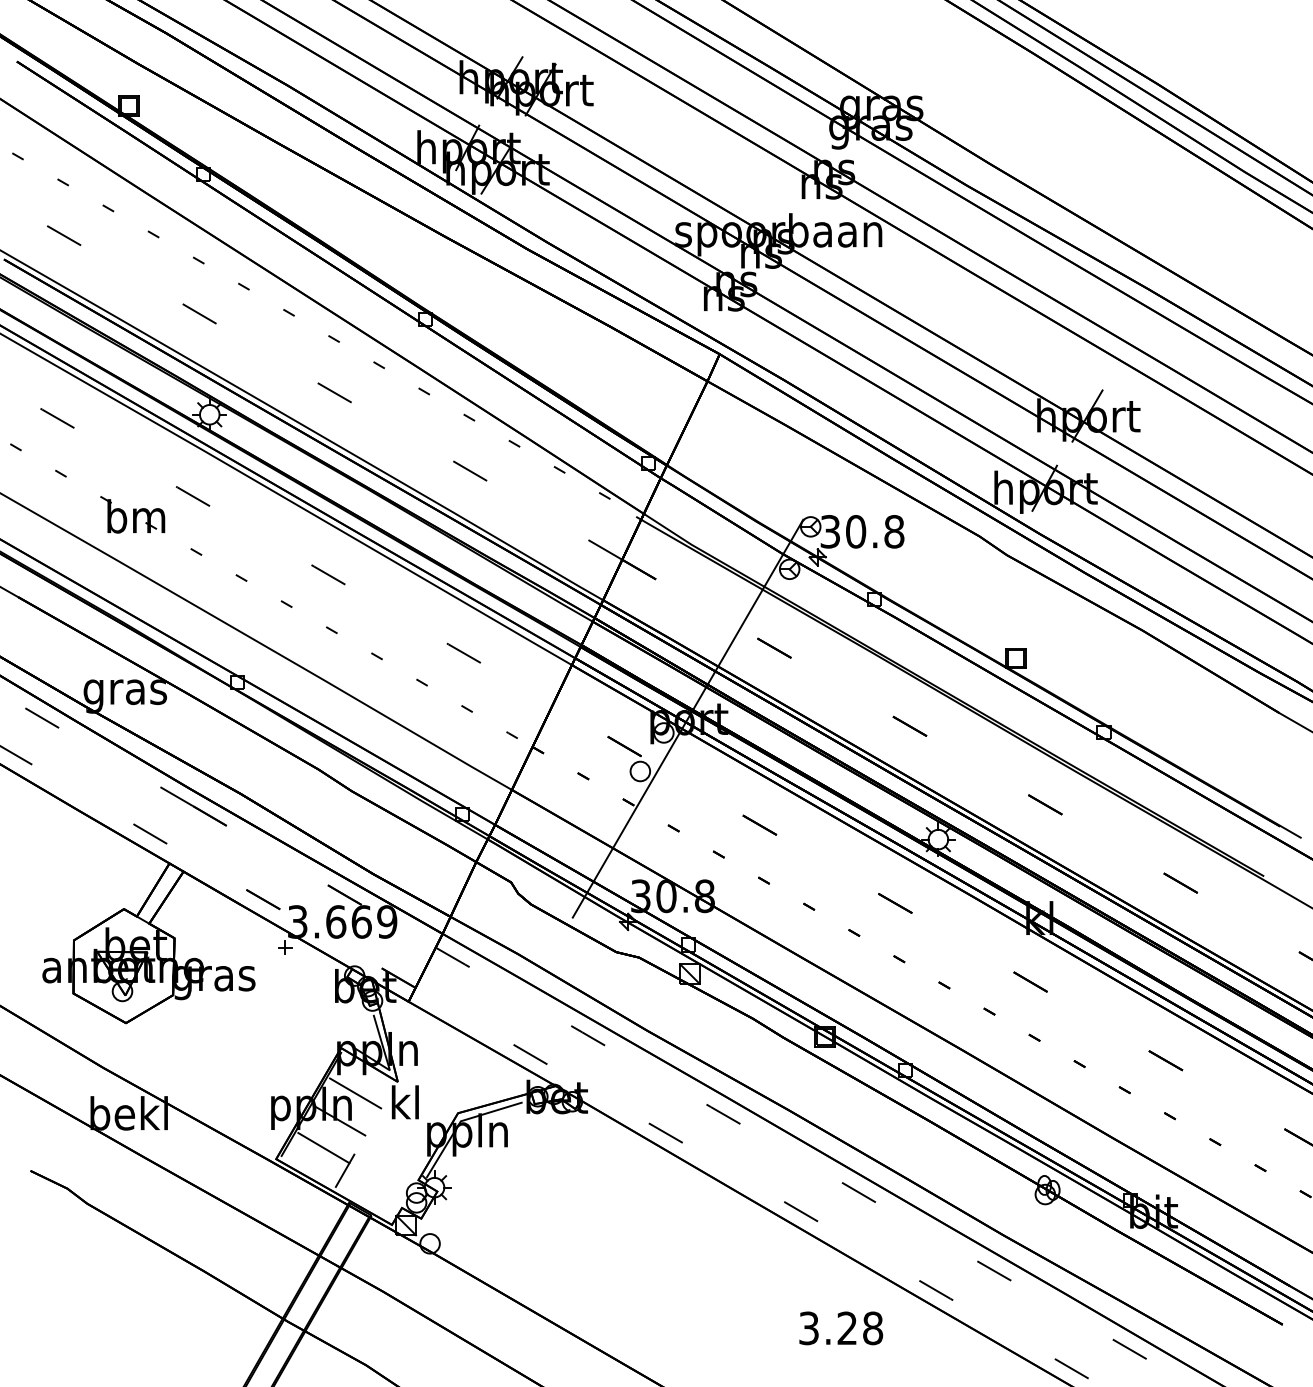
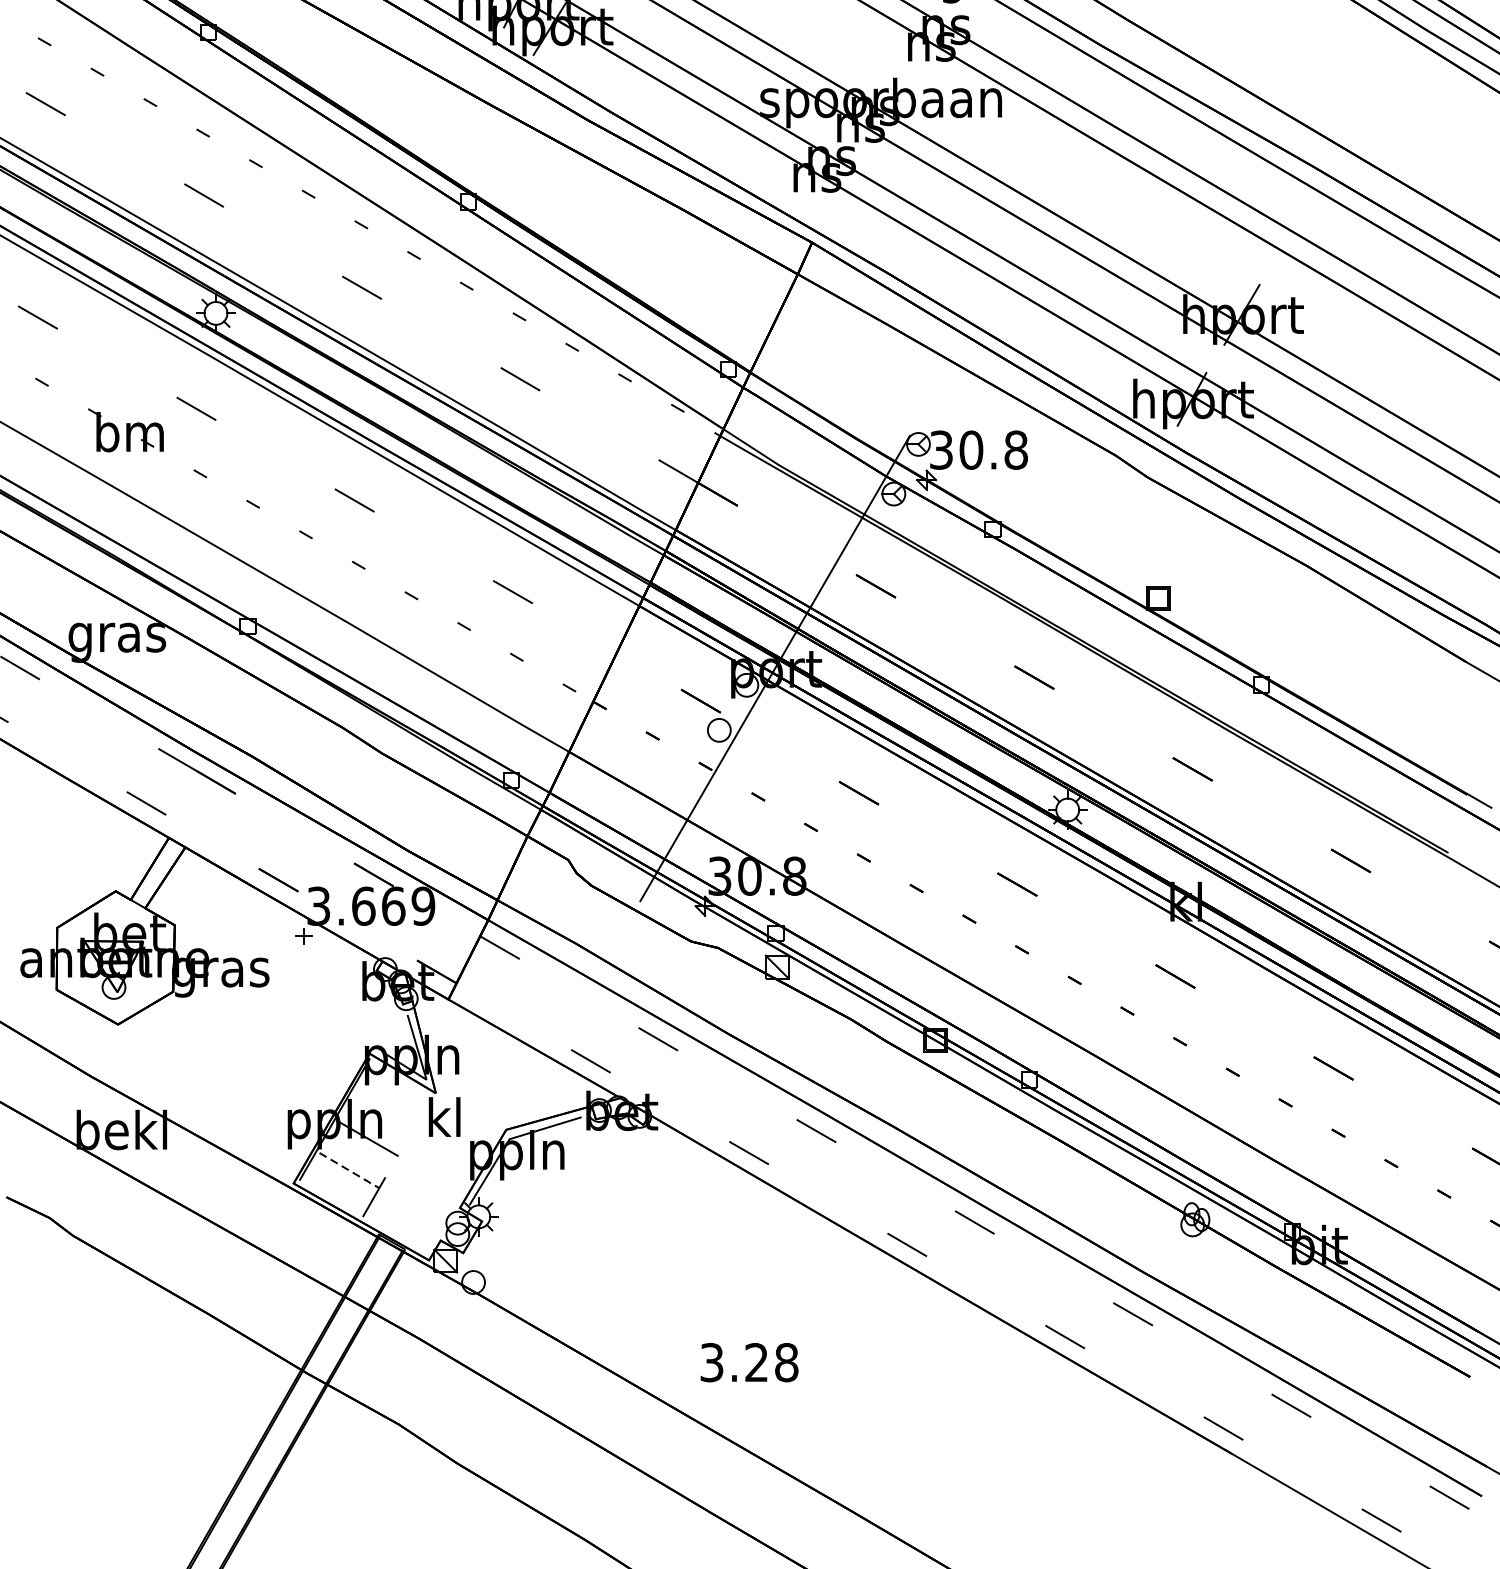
line: (355, 1093) -> (386, 1106), removed
line: (323, 1148) -> (348, 1171), solid -> dashed
text: (841, 1328) -> (749, 1362), moved

